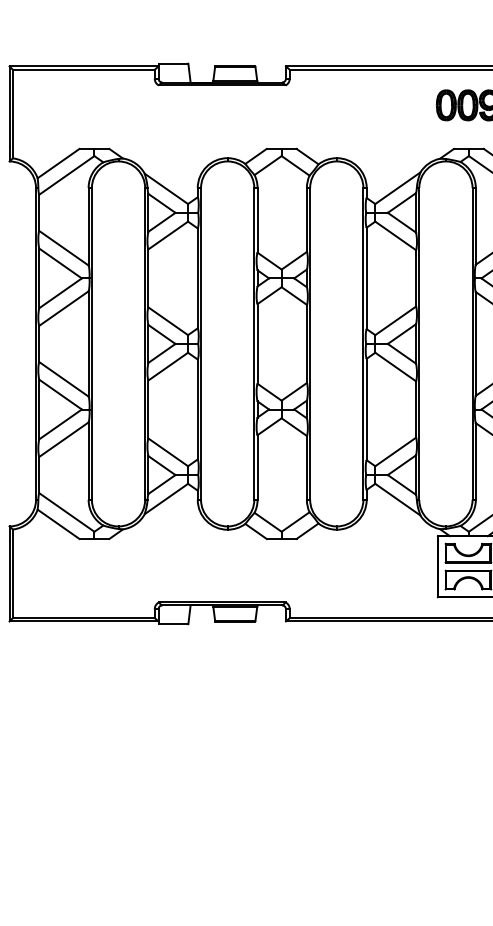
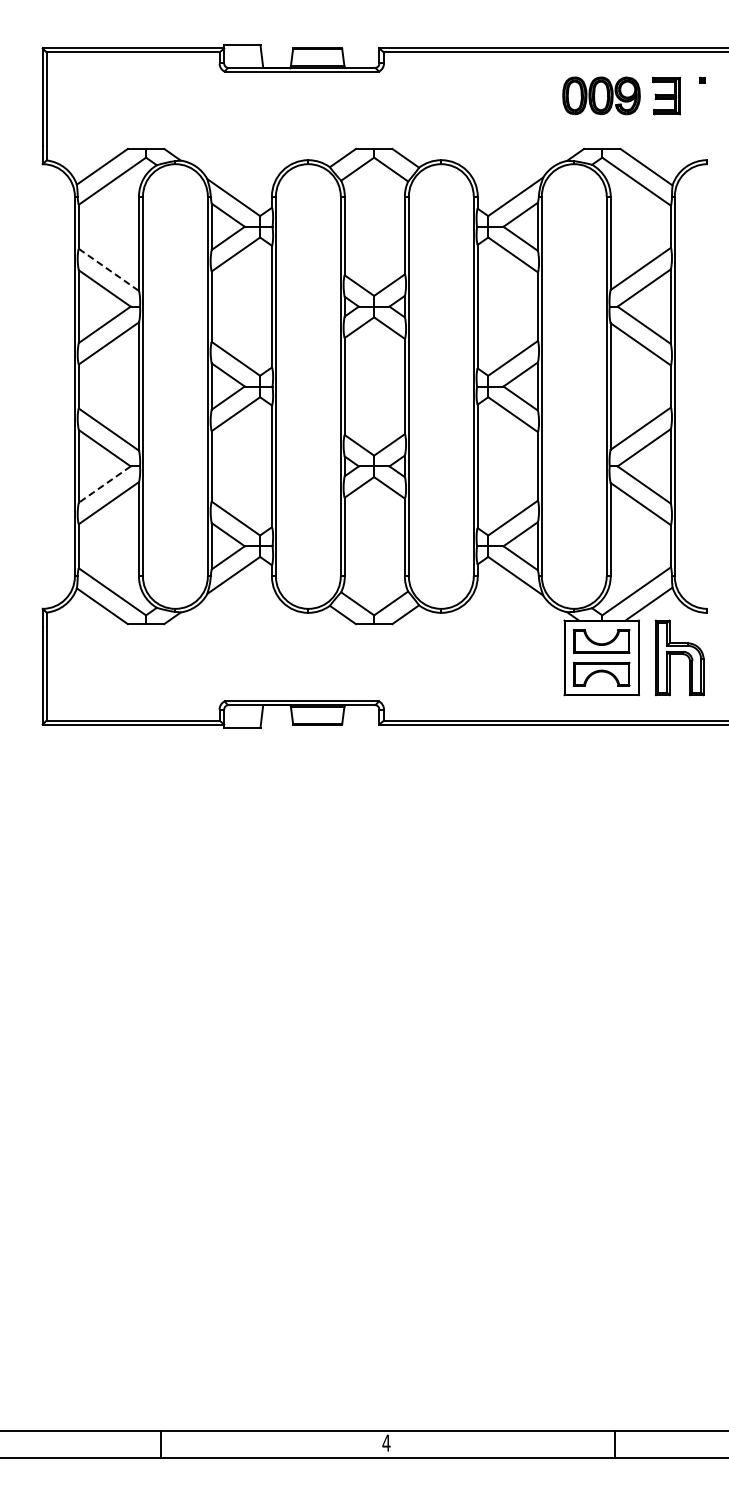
line: (63, 247) -> (108, 269), solid -> dashed
line: (60, 424) -> (104, 484), solid -> dashed

